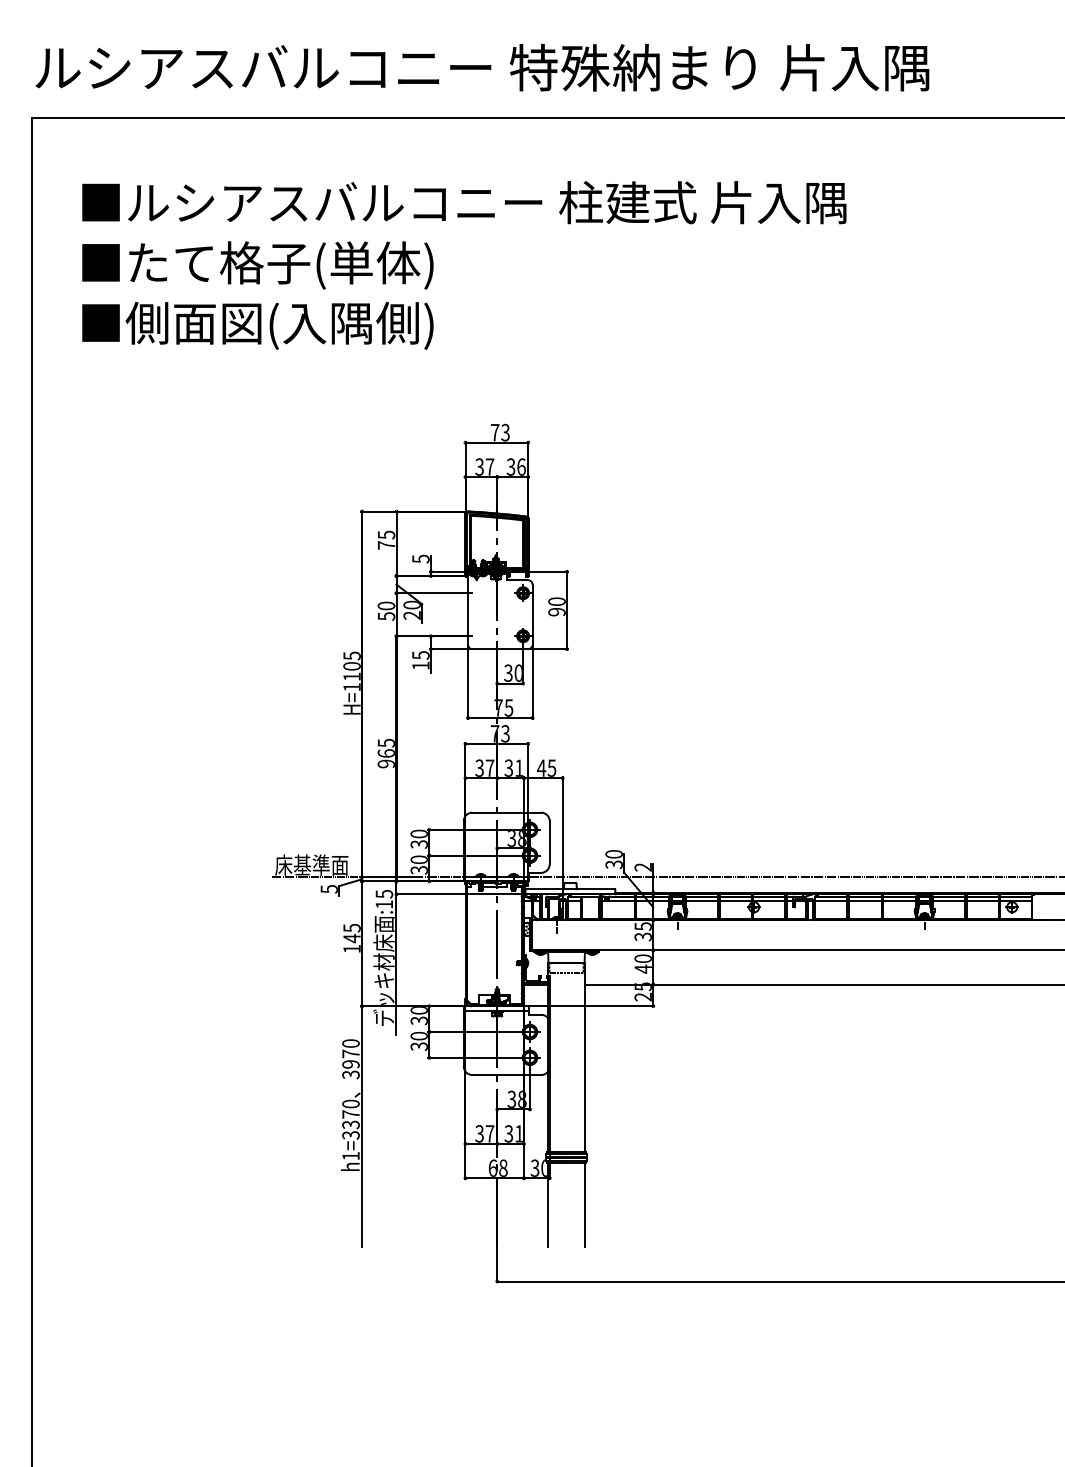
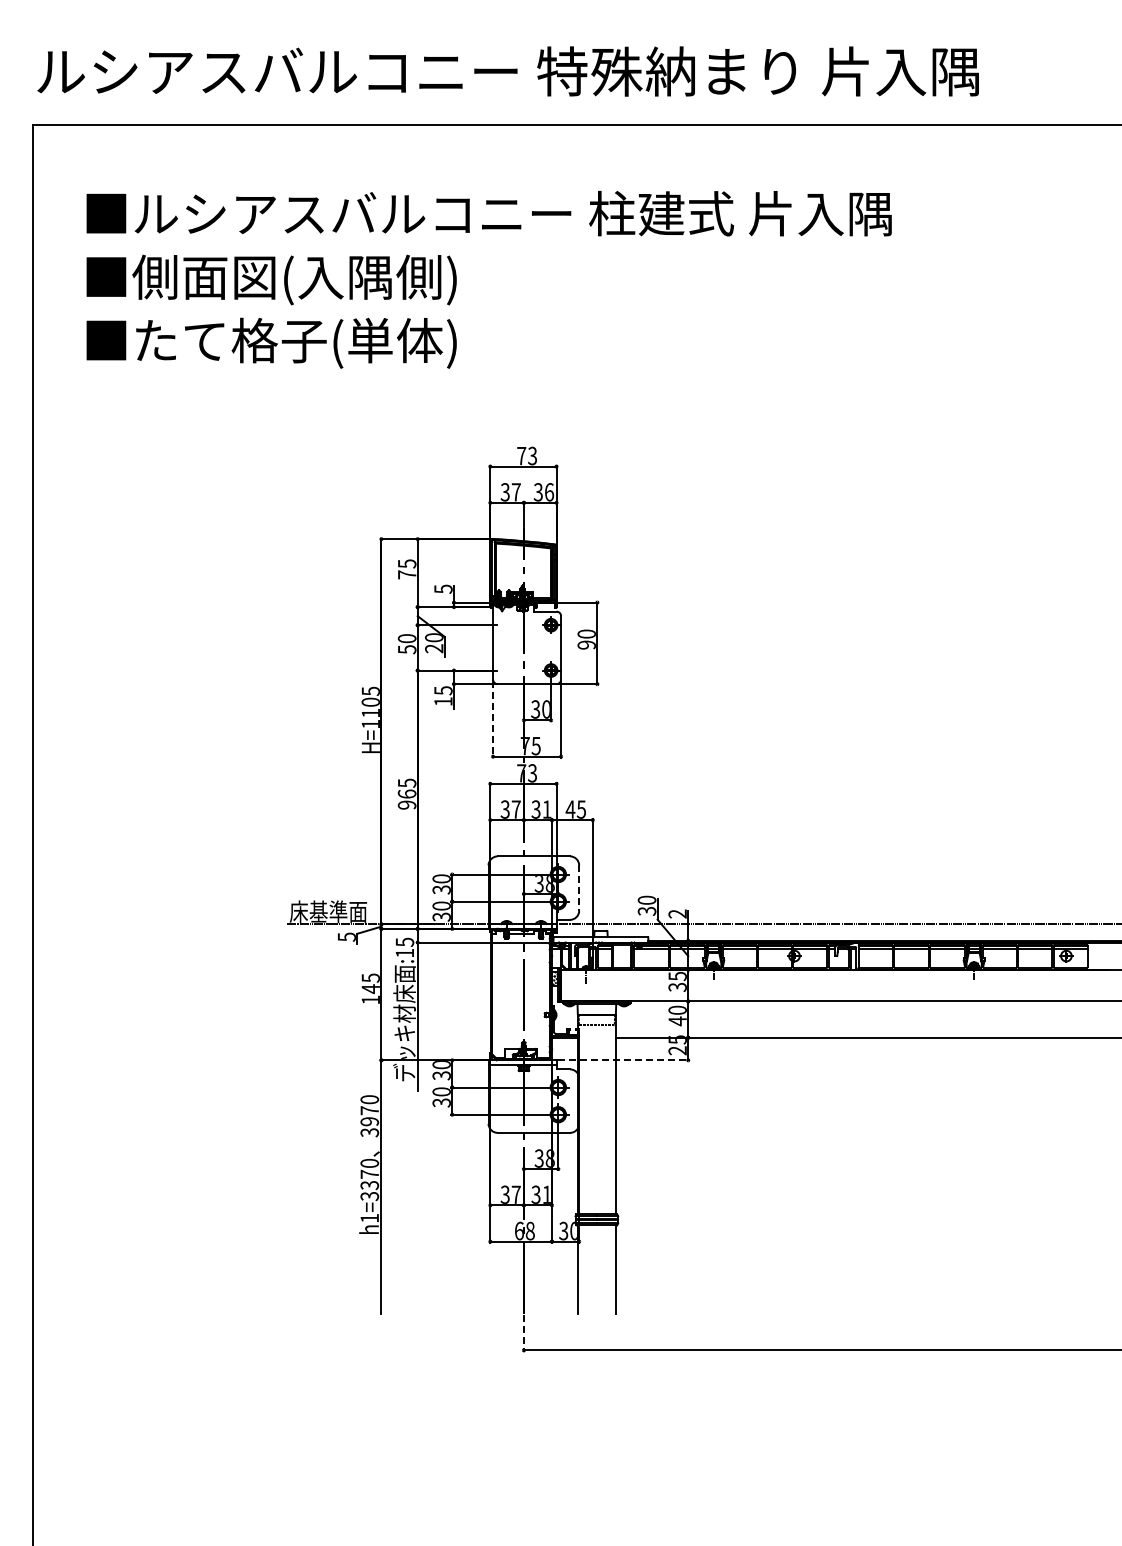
text: (272, 265) -> (287, 279), ■たて格子(単体) -> ■側面図(入隅側)
text: (272, 324) -> (287, 342), ■側面図(入隅側) -> ■たて格子(単体)
line: (468, 682) -> (493, 719), solid -> dashed
line: (550, 843) -> (579, 888), solid -> dashed
line: (592, 1006) -> (624, 1060), solid -> dashed
line: (496, 1265) -> (523, 1333), solid -> dashed

